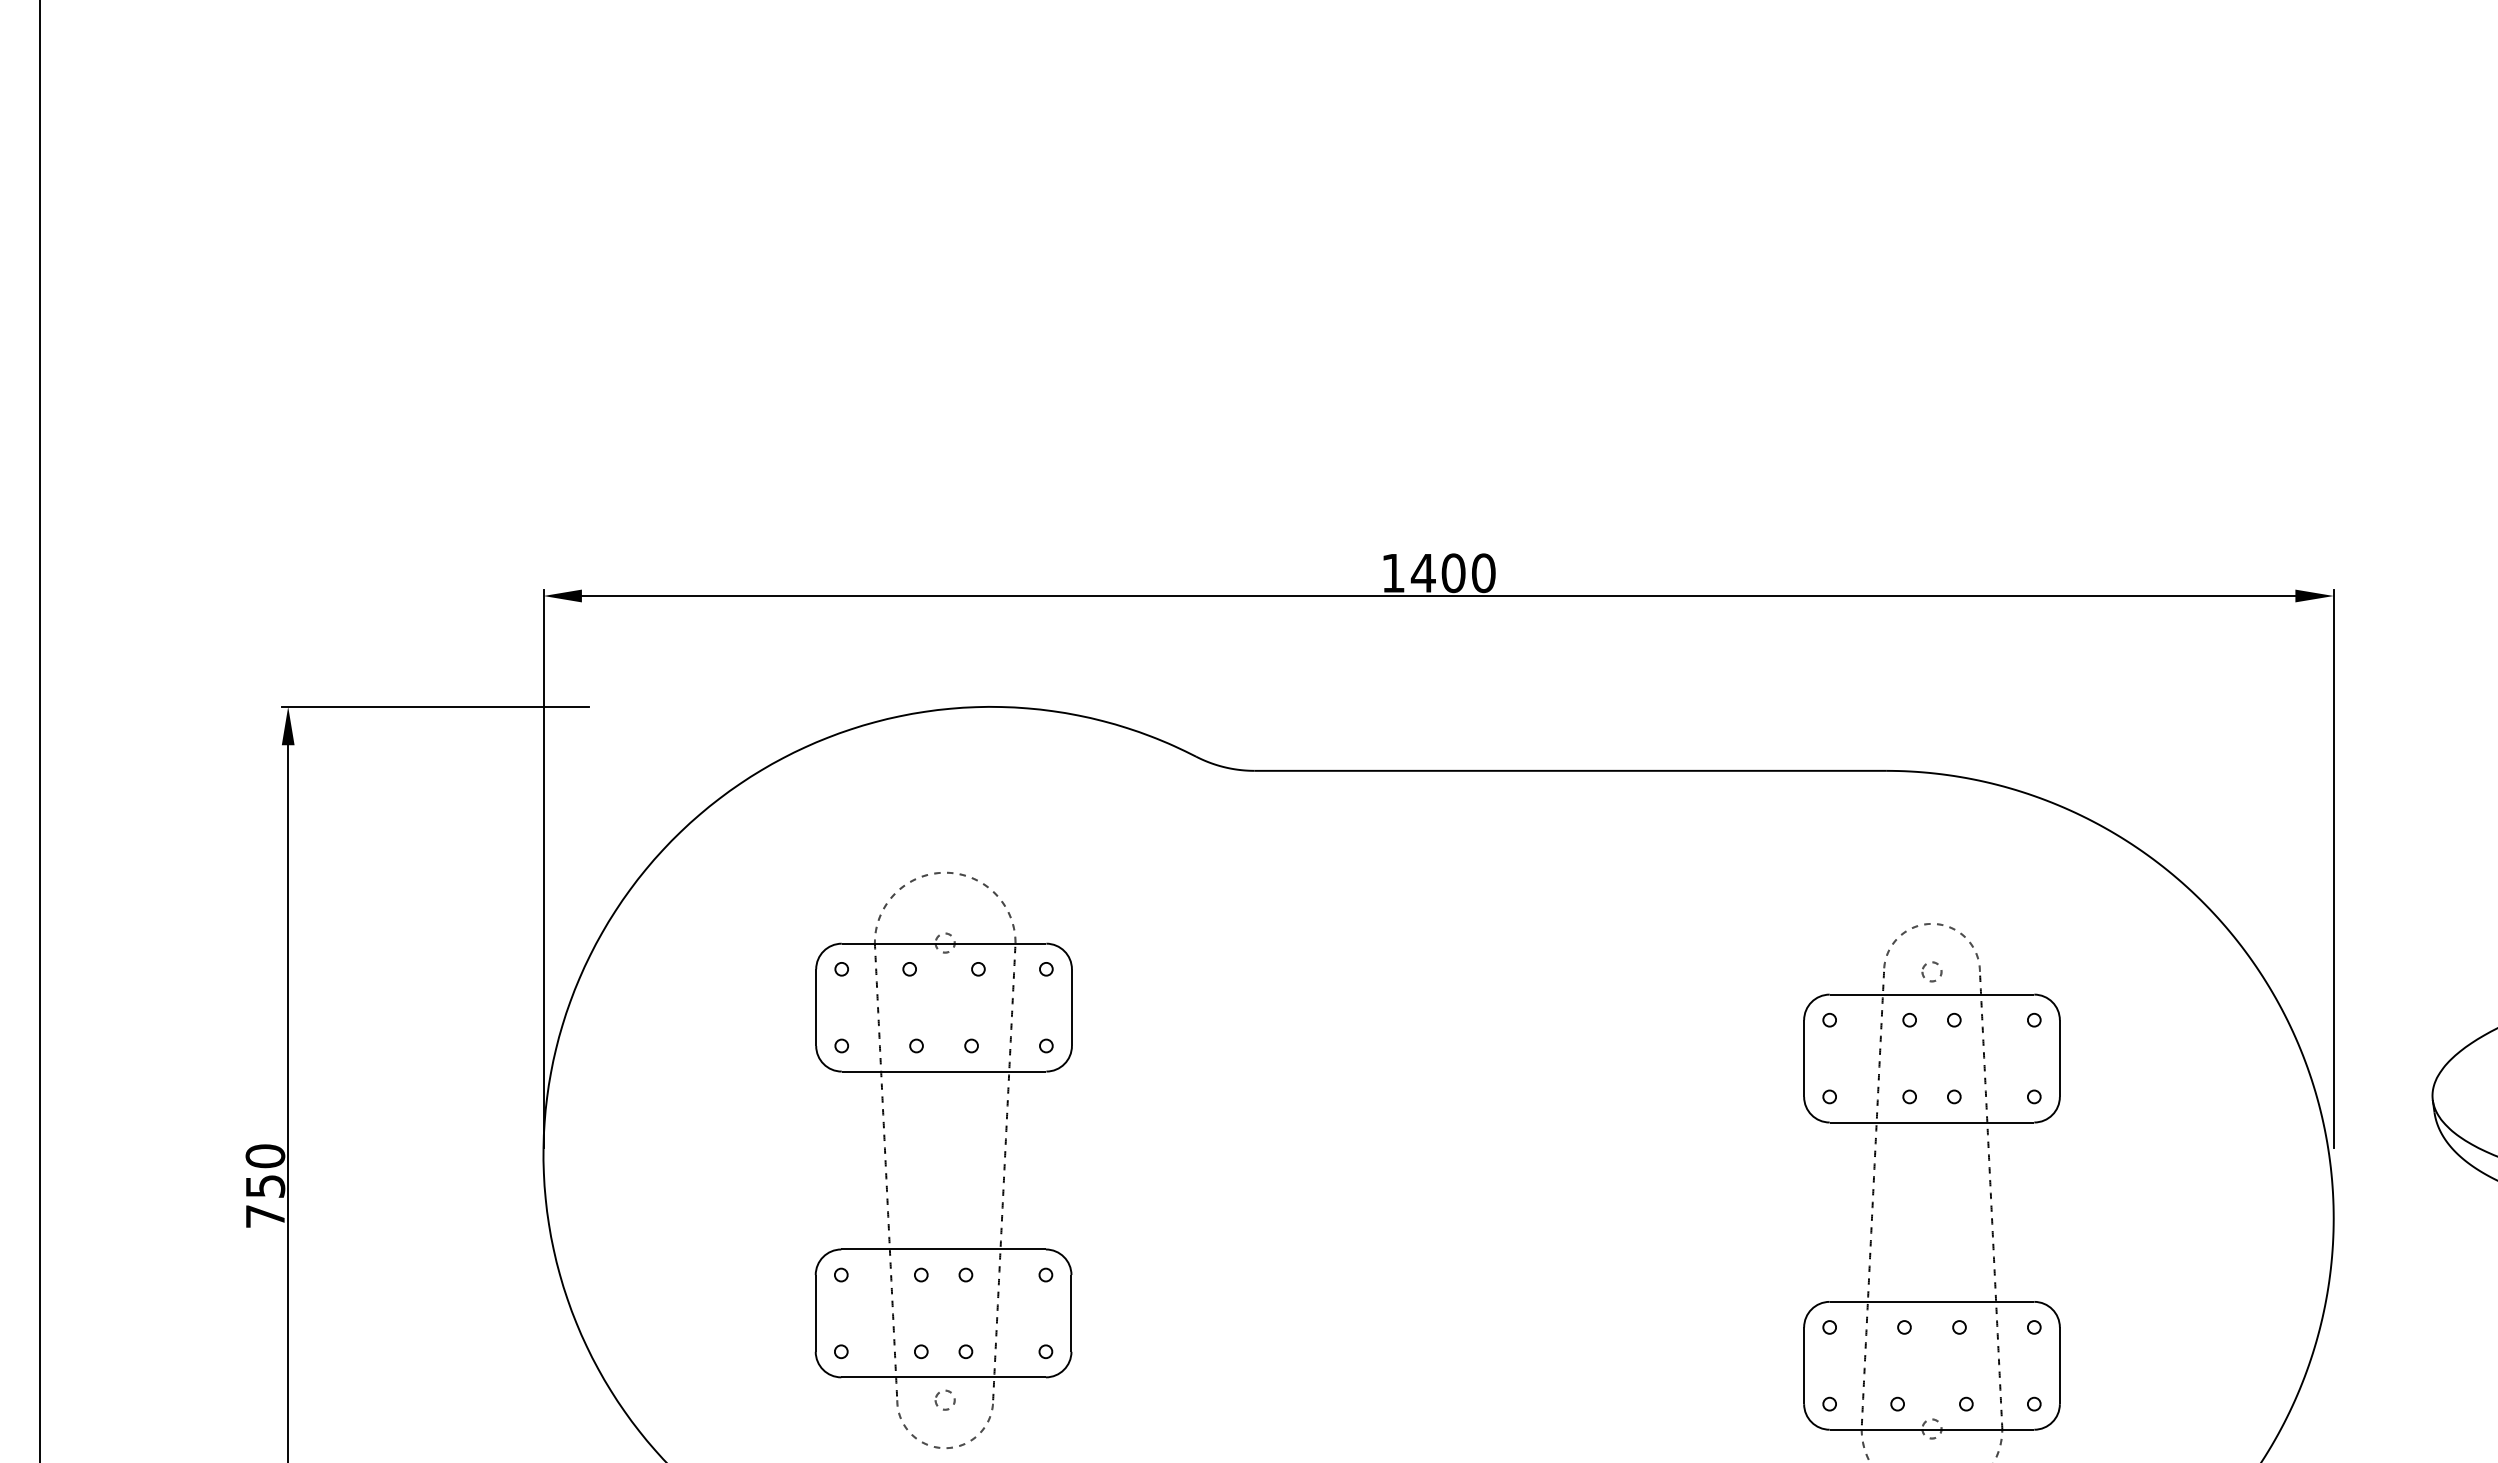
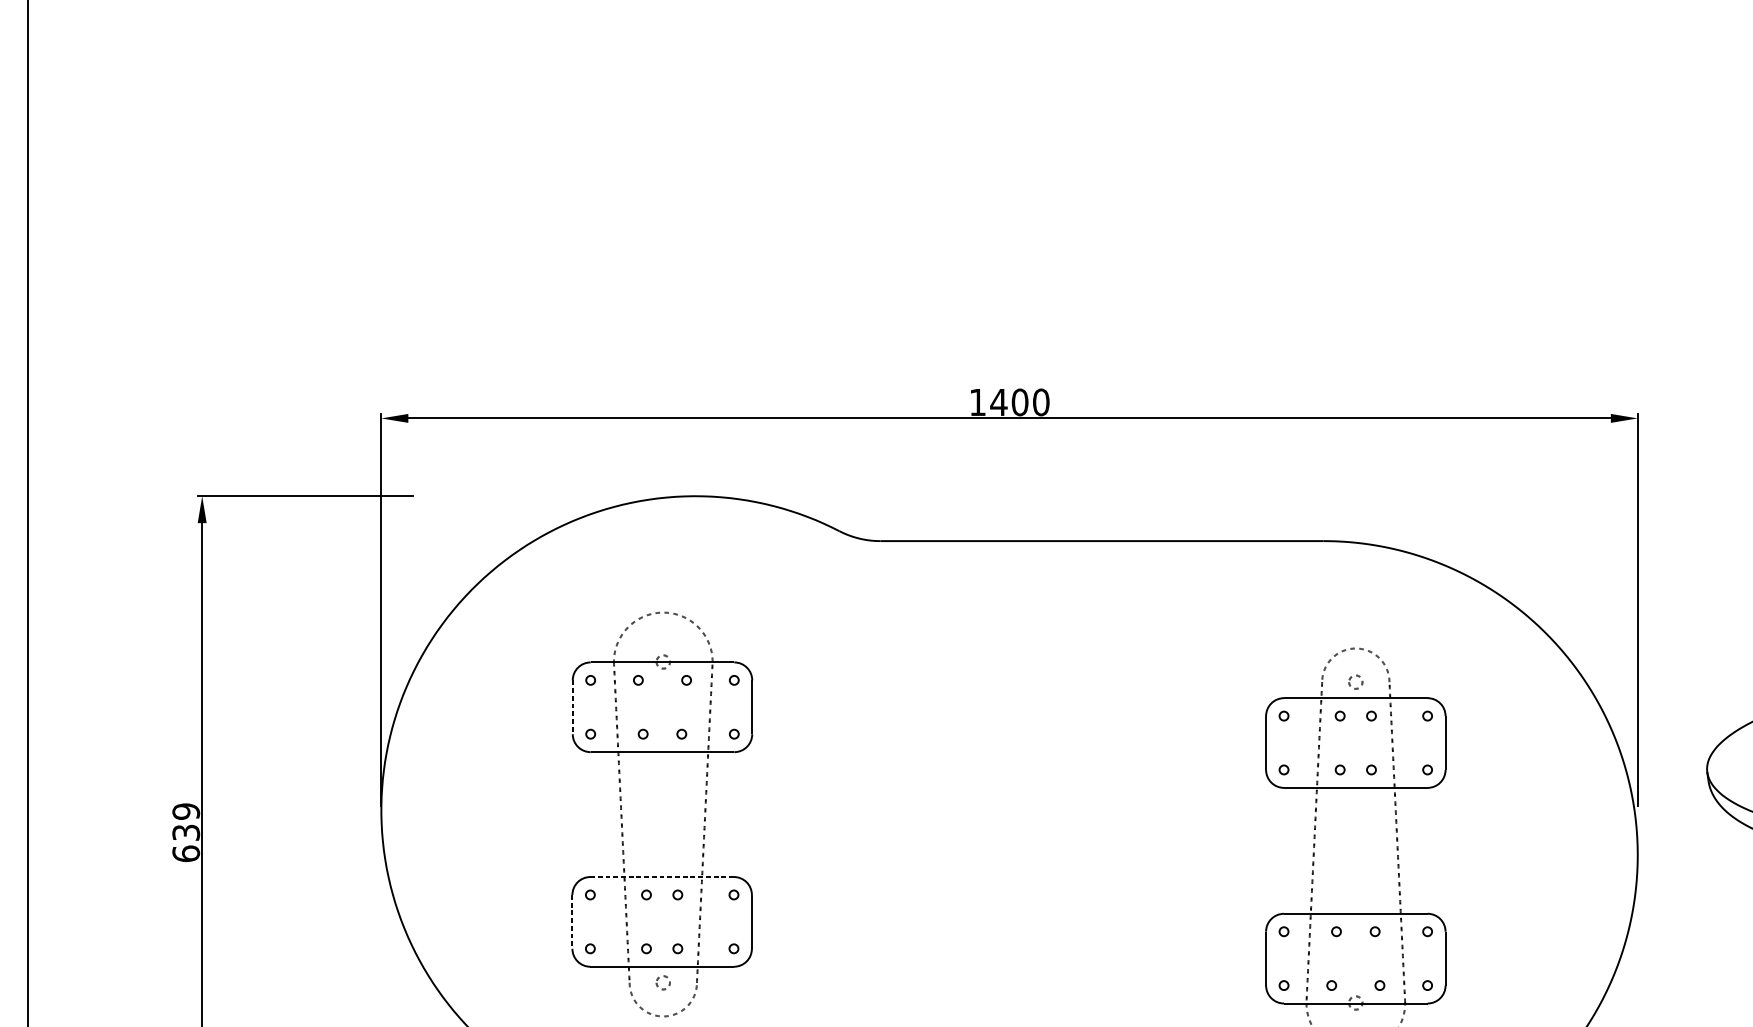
line: (816, 1007) -> (572, 707), solid -> dashed
text: (265, 1186) -> (186, 832), 750 -> 639
line: (943, 1249) -> (662, 877), solid -> dashed
line: (815, 1313) -> (572, 921), solid -> dashed

